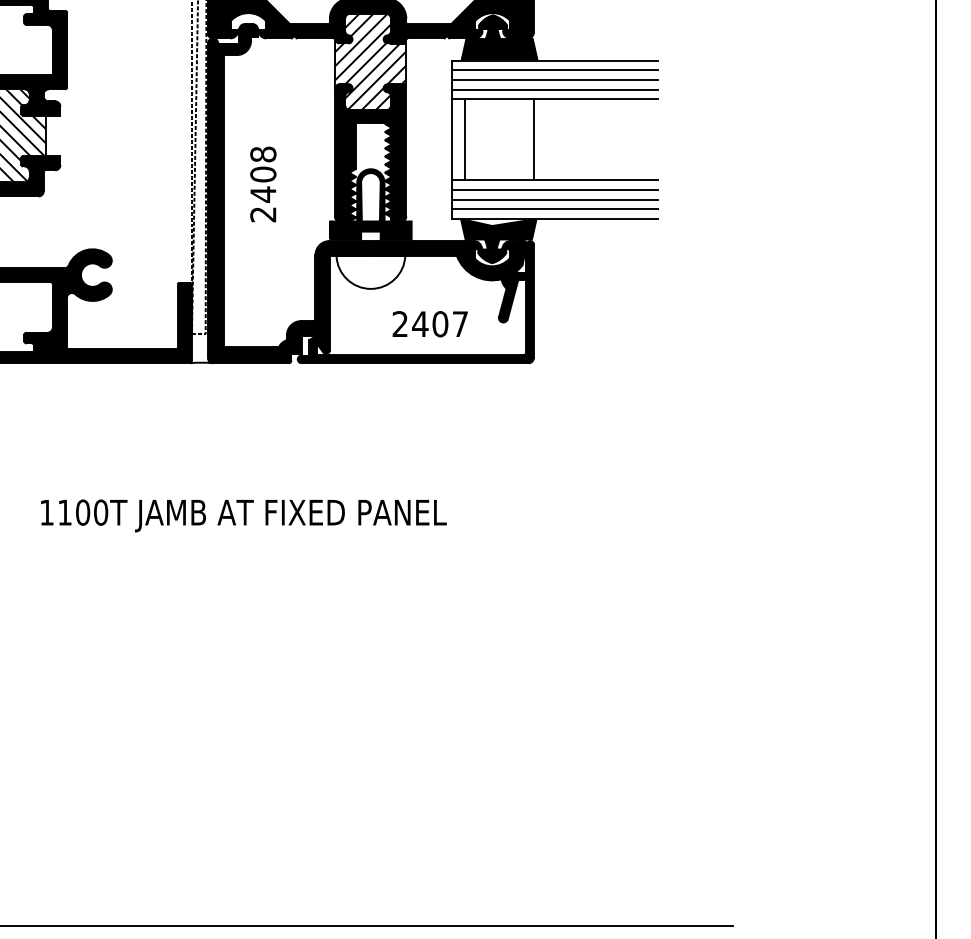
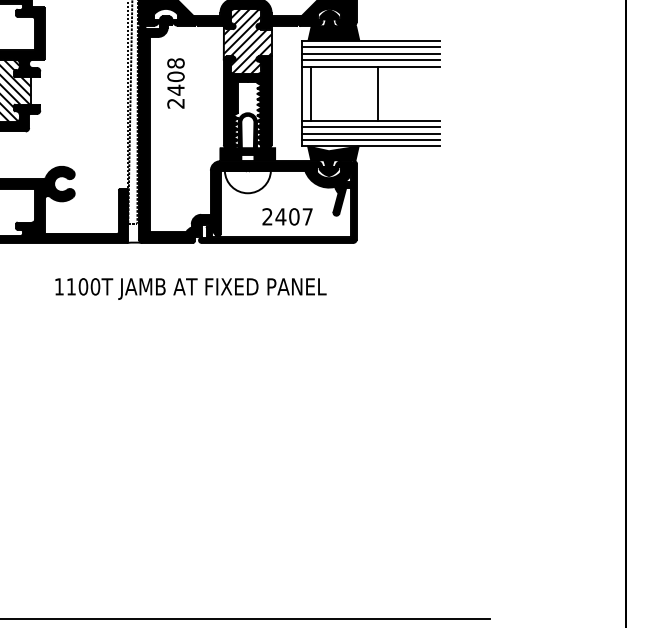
line: (533, 139) -> (377, 93), moved
text: (262, 184) -> (175, 83), moved
text: (243, 515) -> (190, 288), moved

